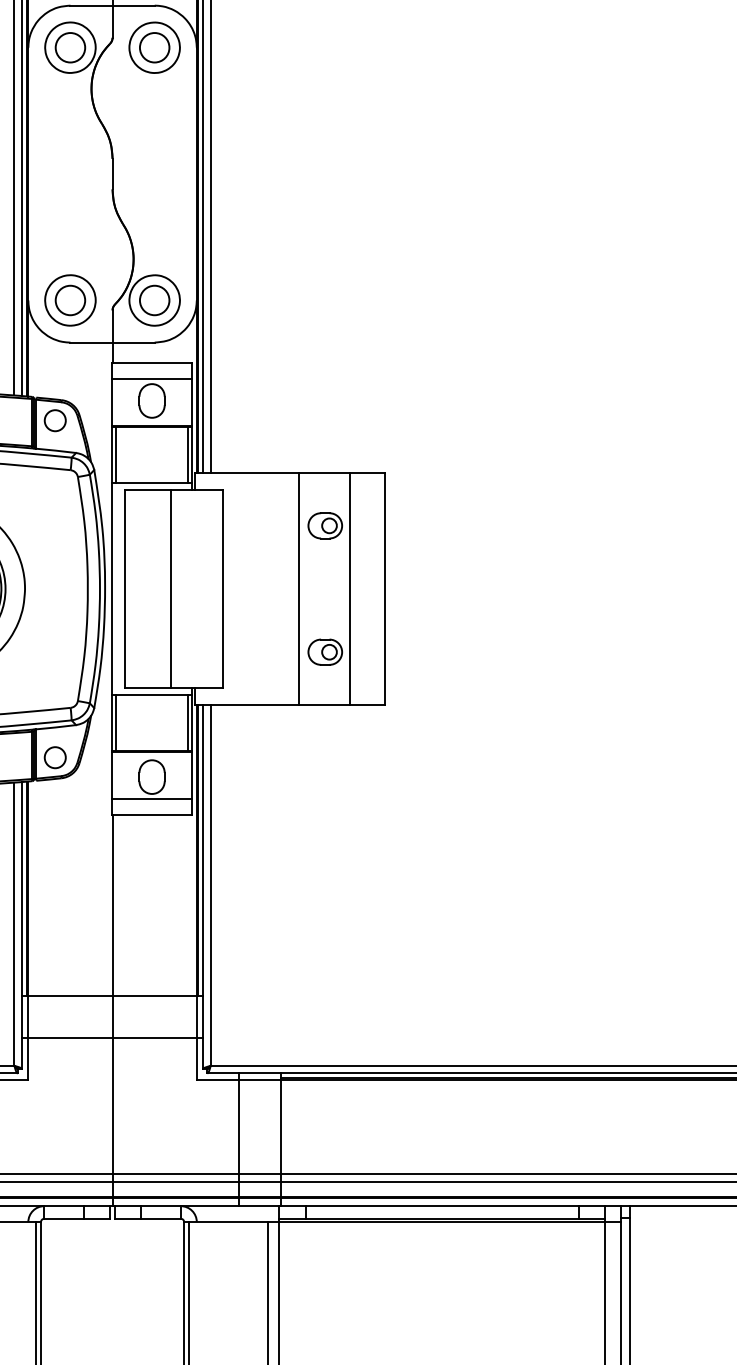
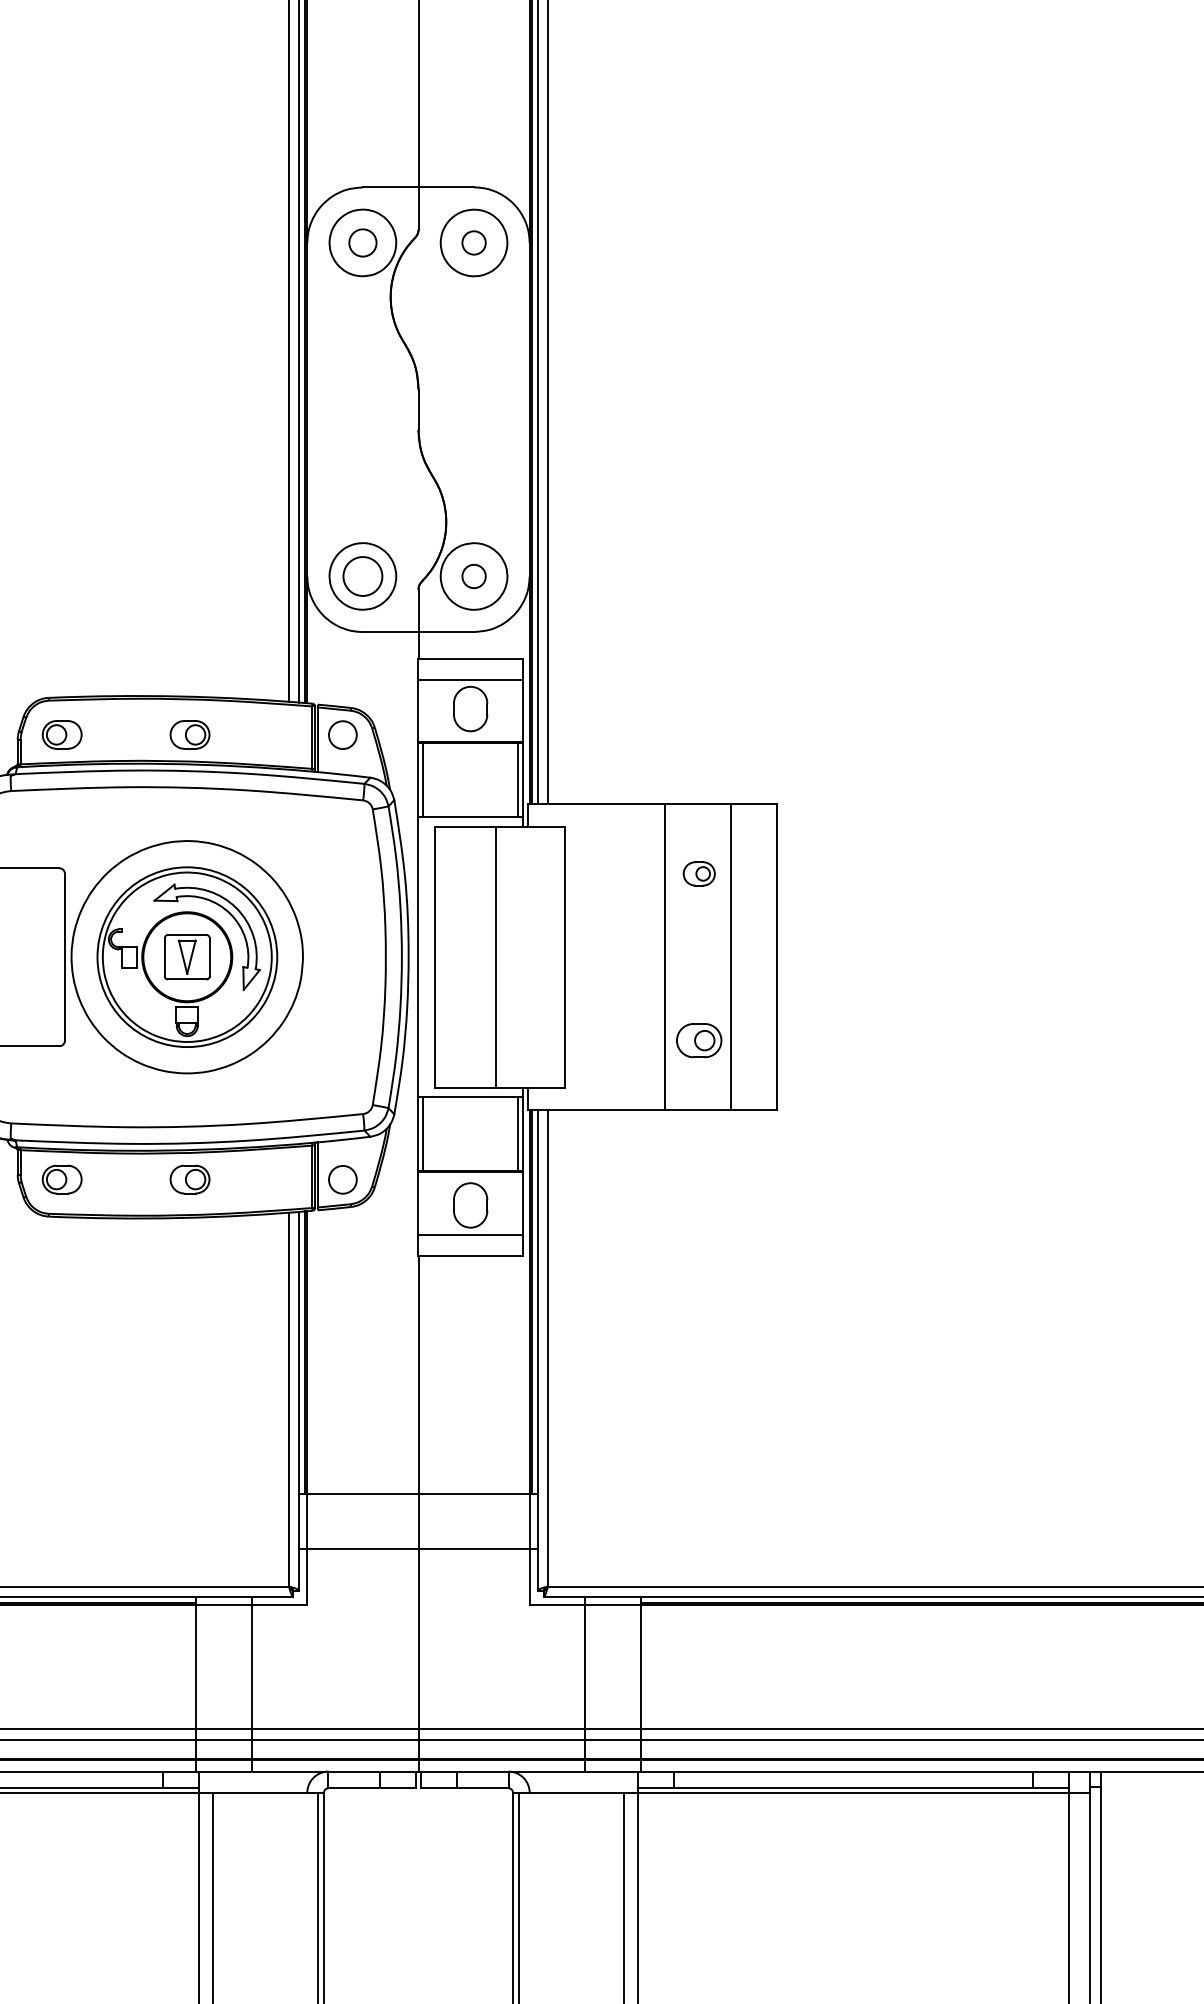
circle: (70, 47) -> (362, 242), size x0.7
circle: (154, 47) -> (473, 242), size x0.6
circle: (154, 300) -> (473, 576), size x0.6
part: (325, 525) -> (699, 873), size x0.7

